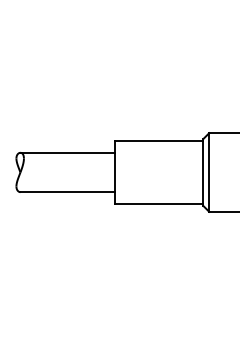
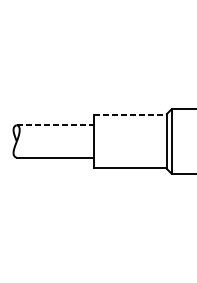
line: (159, 140) -> (130, 115), solid -> dashed
line: (68, 152) -> (56, 125), solid -> dashed

